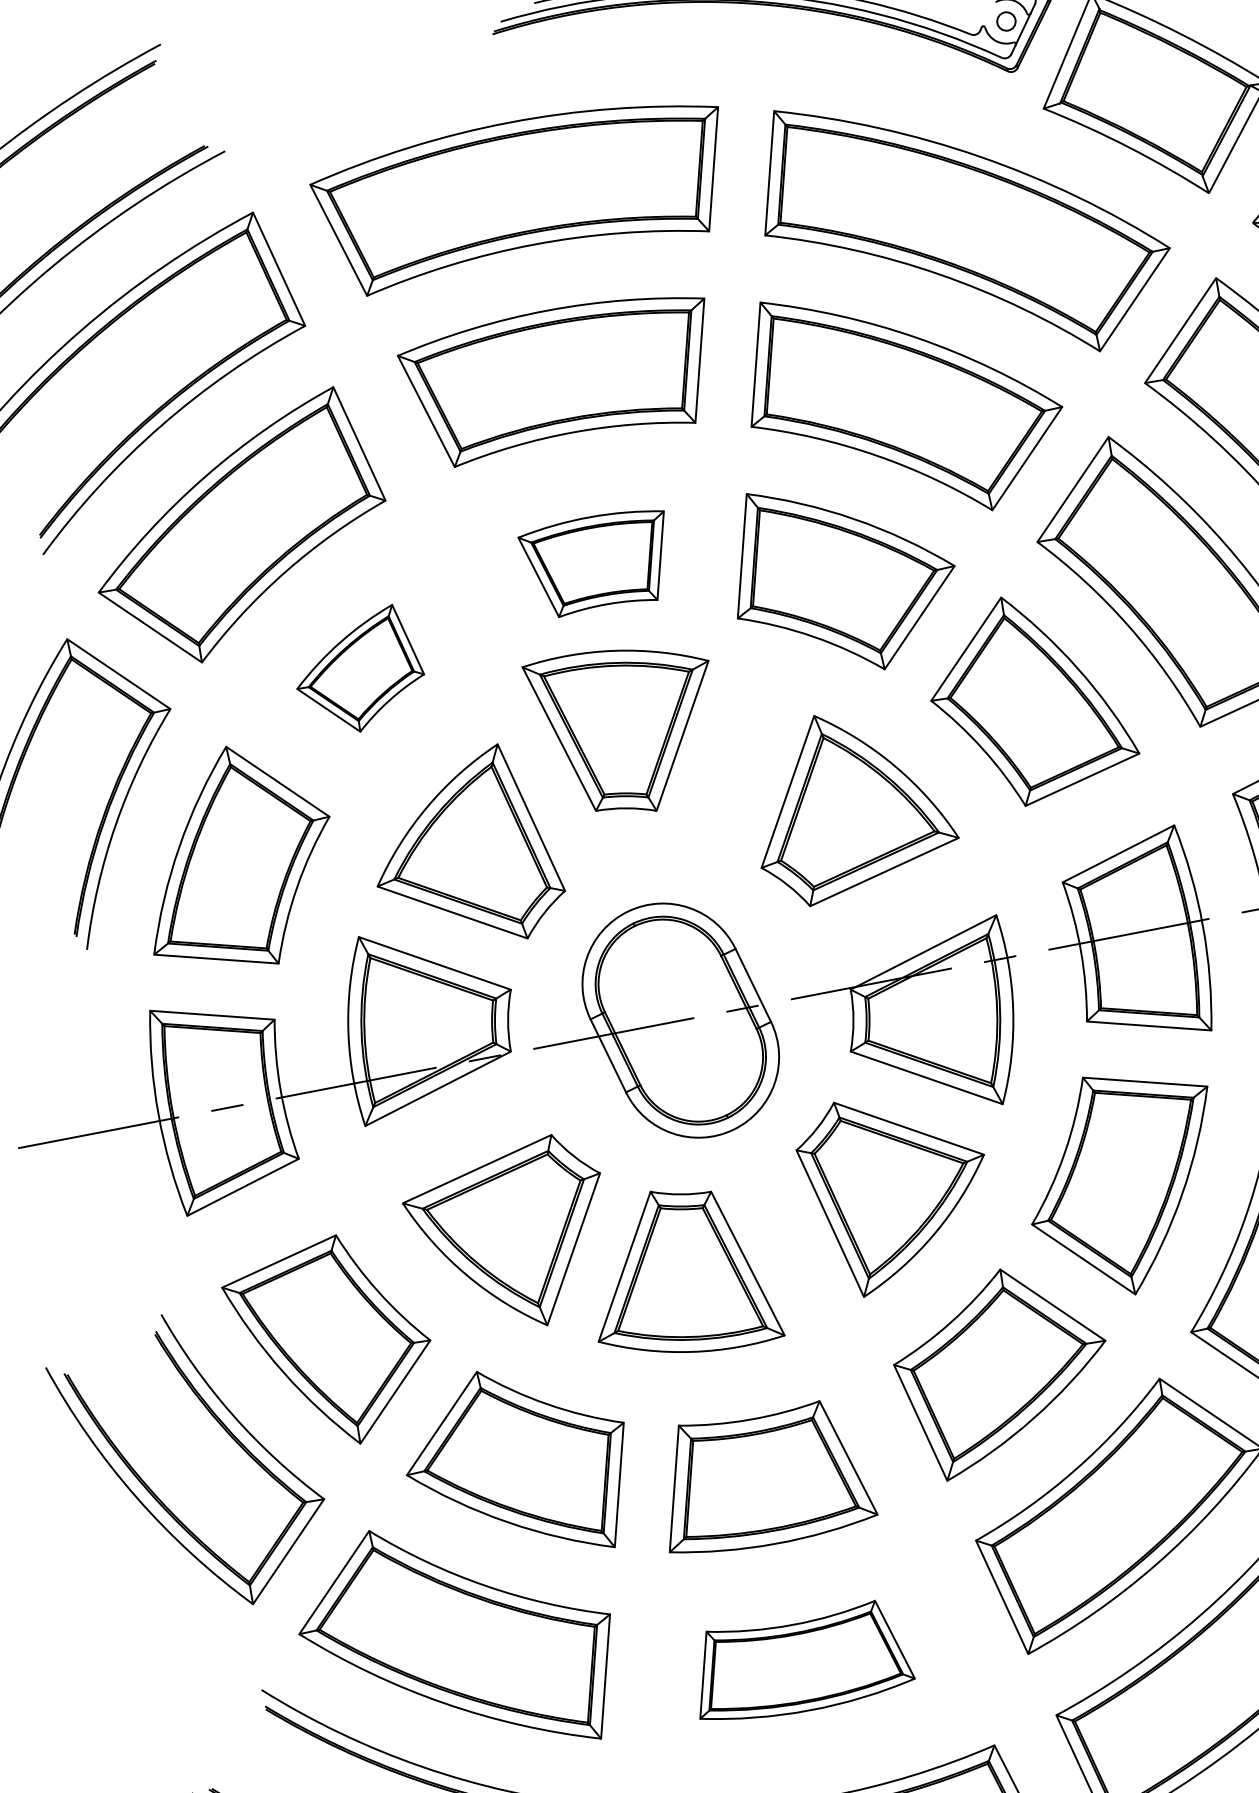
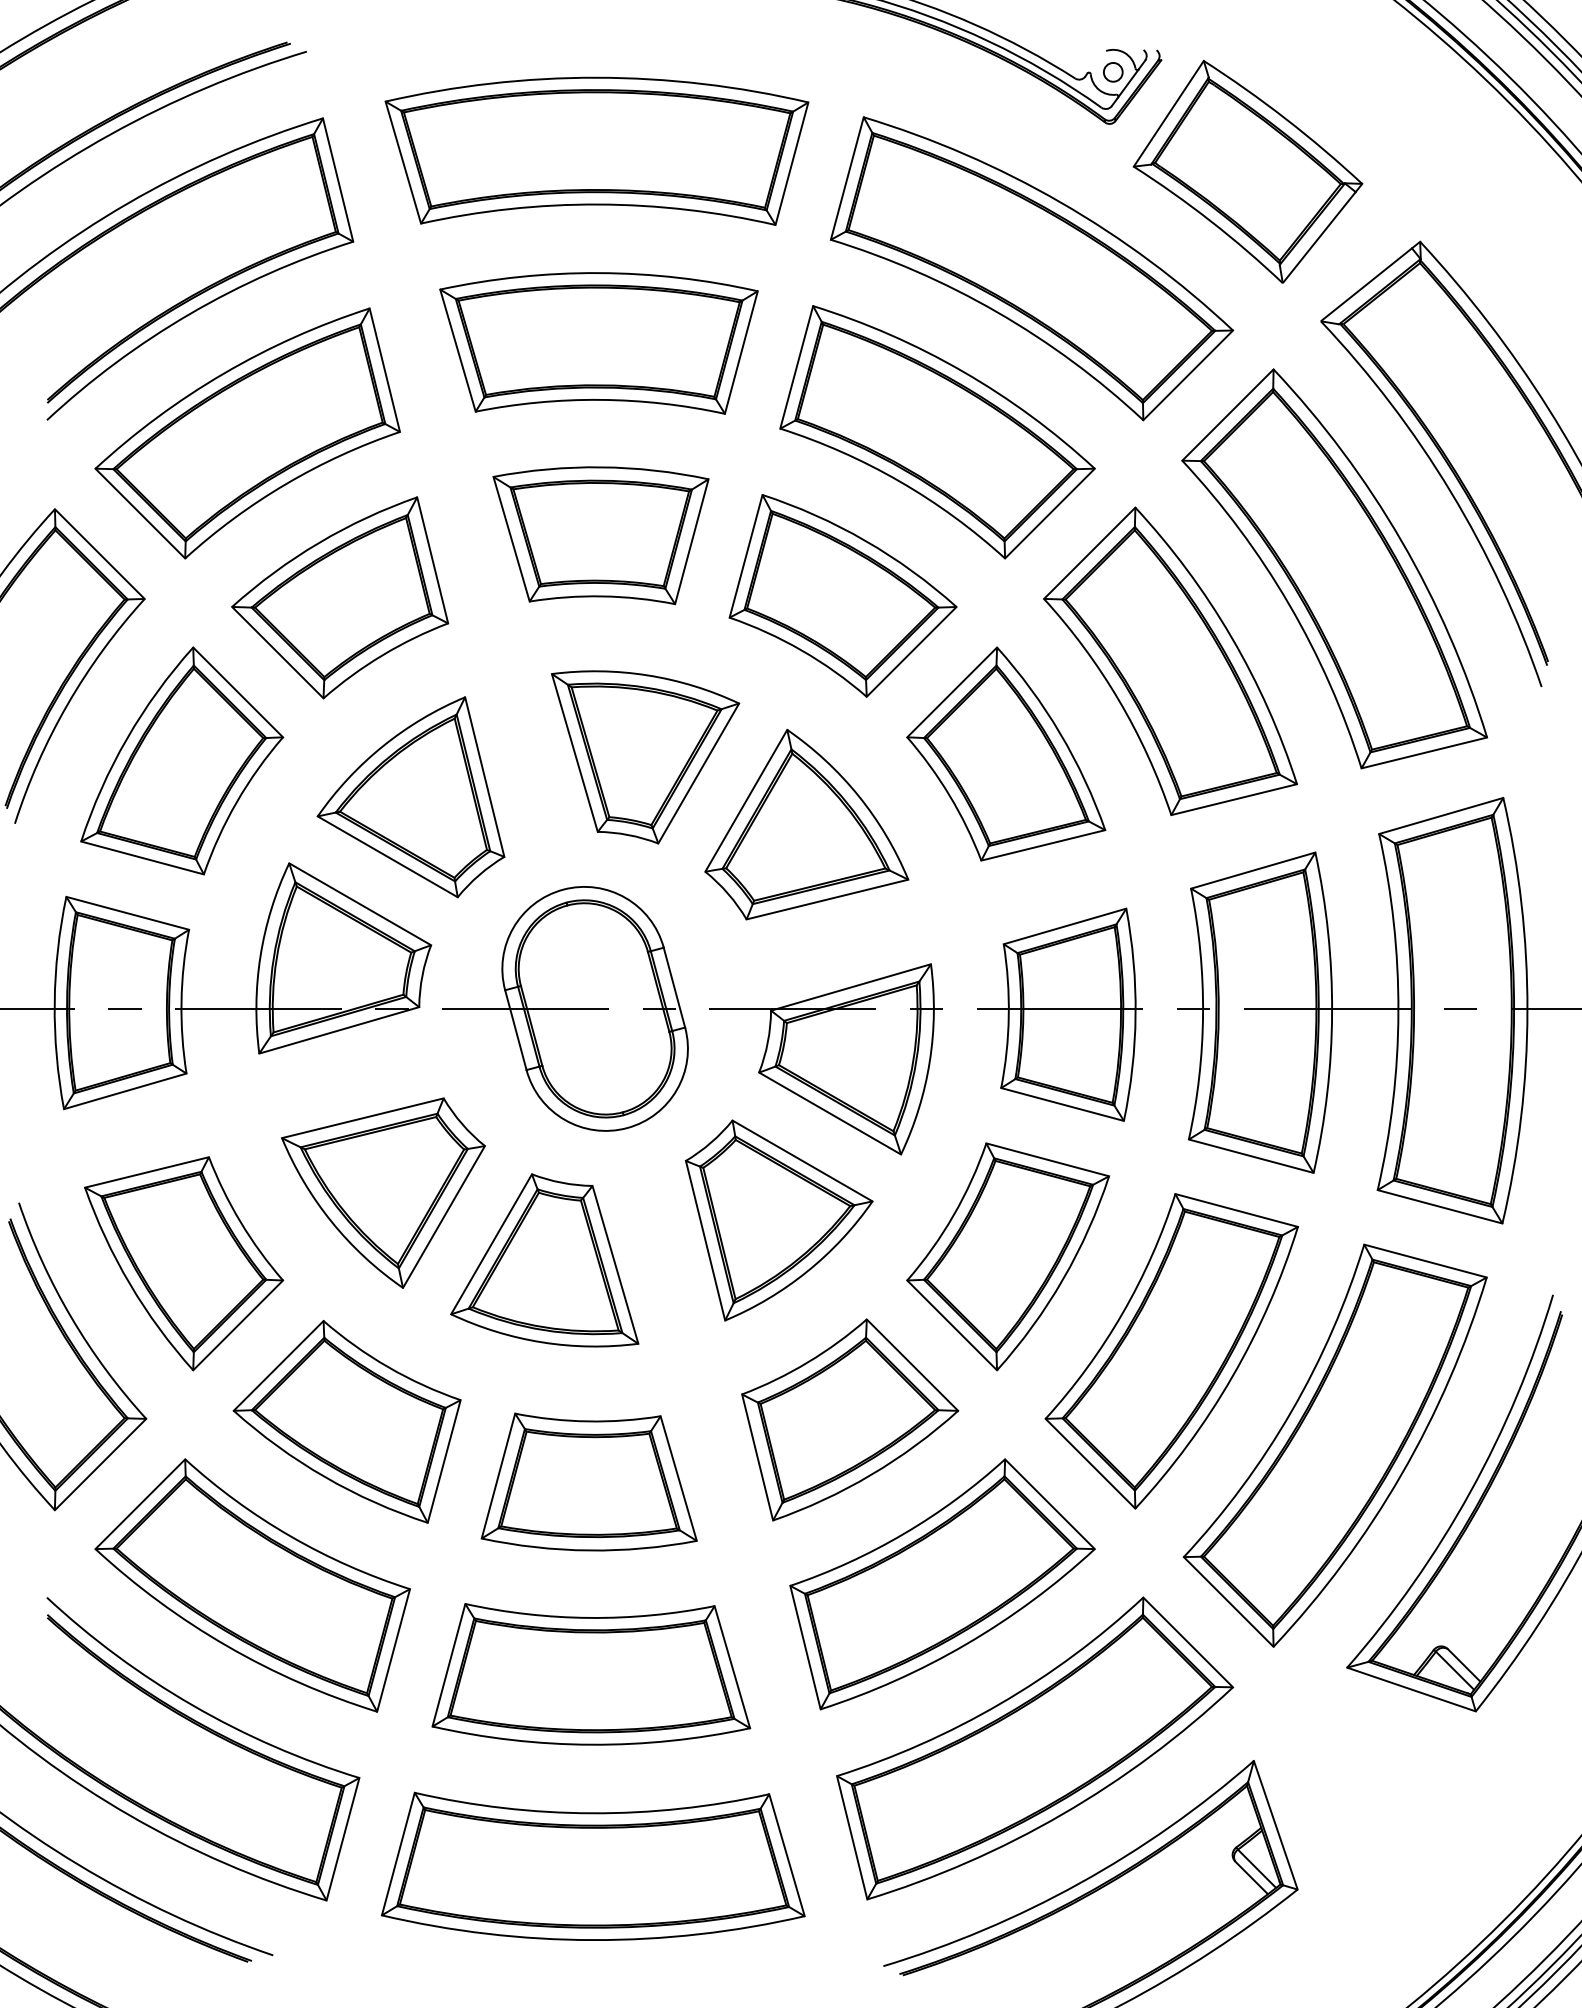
part: (598, 563) -> (600, 535), size x1.43
part: (358, 671) -> (340, 597), size x1.67
part: (628, 730) -> (645, 757), moved
part: (800, 1662) -> (591, 1674), size x1.43

